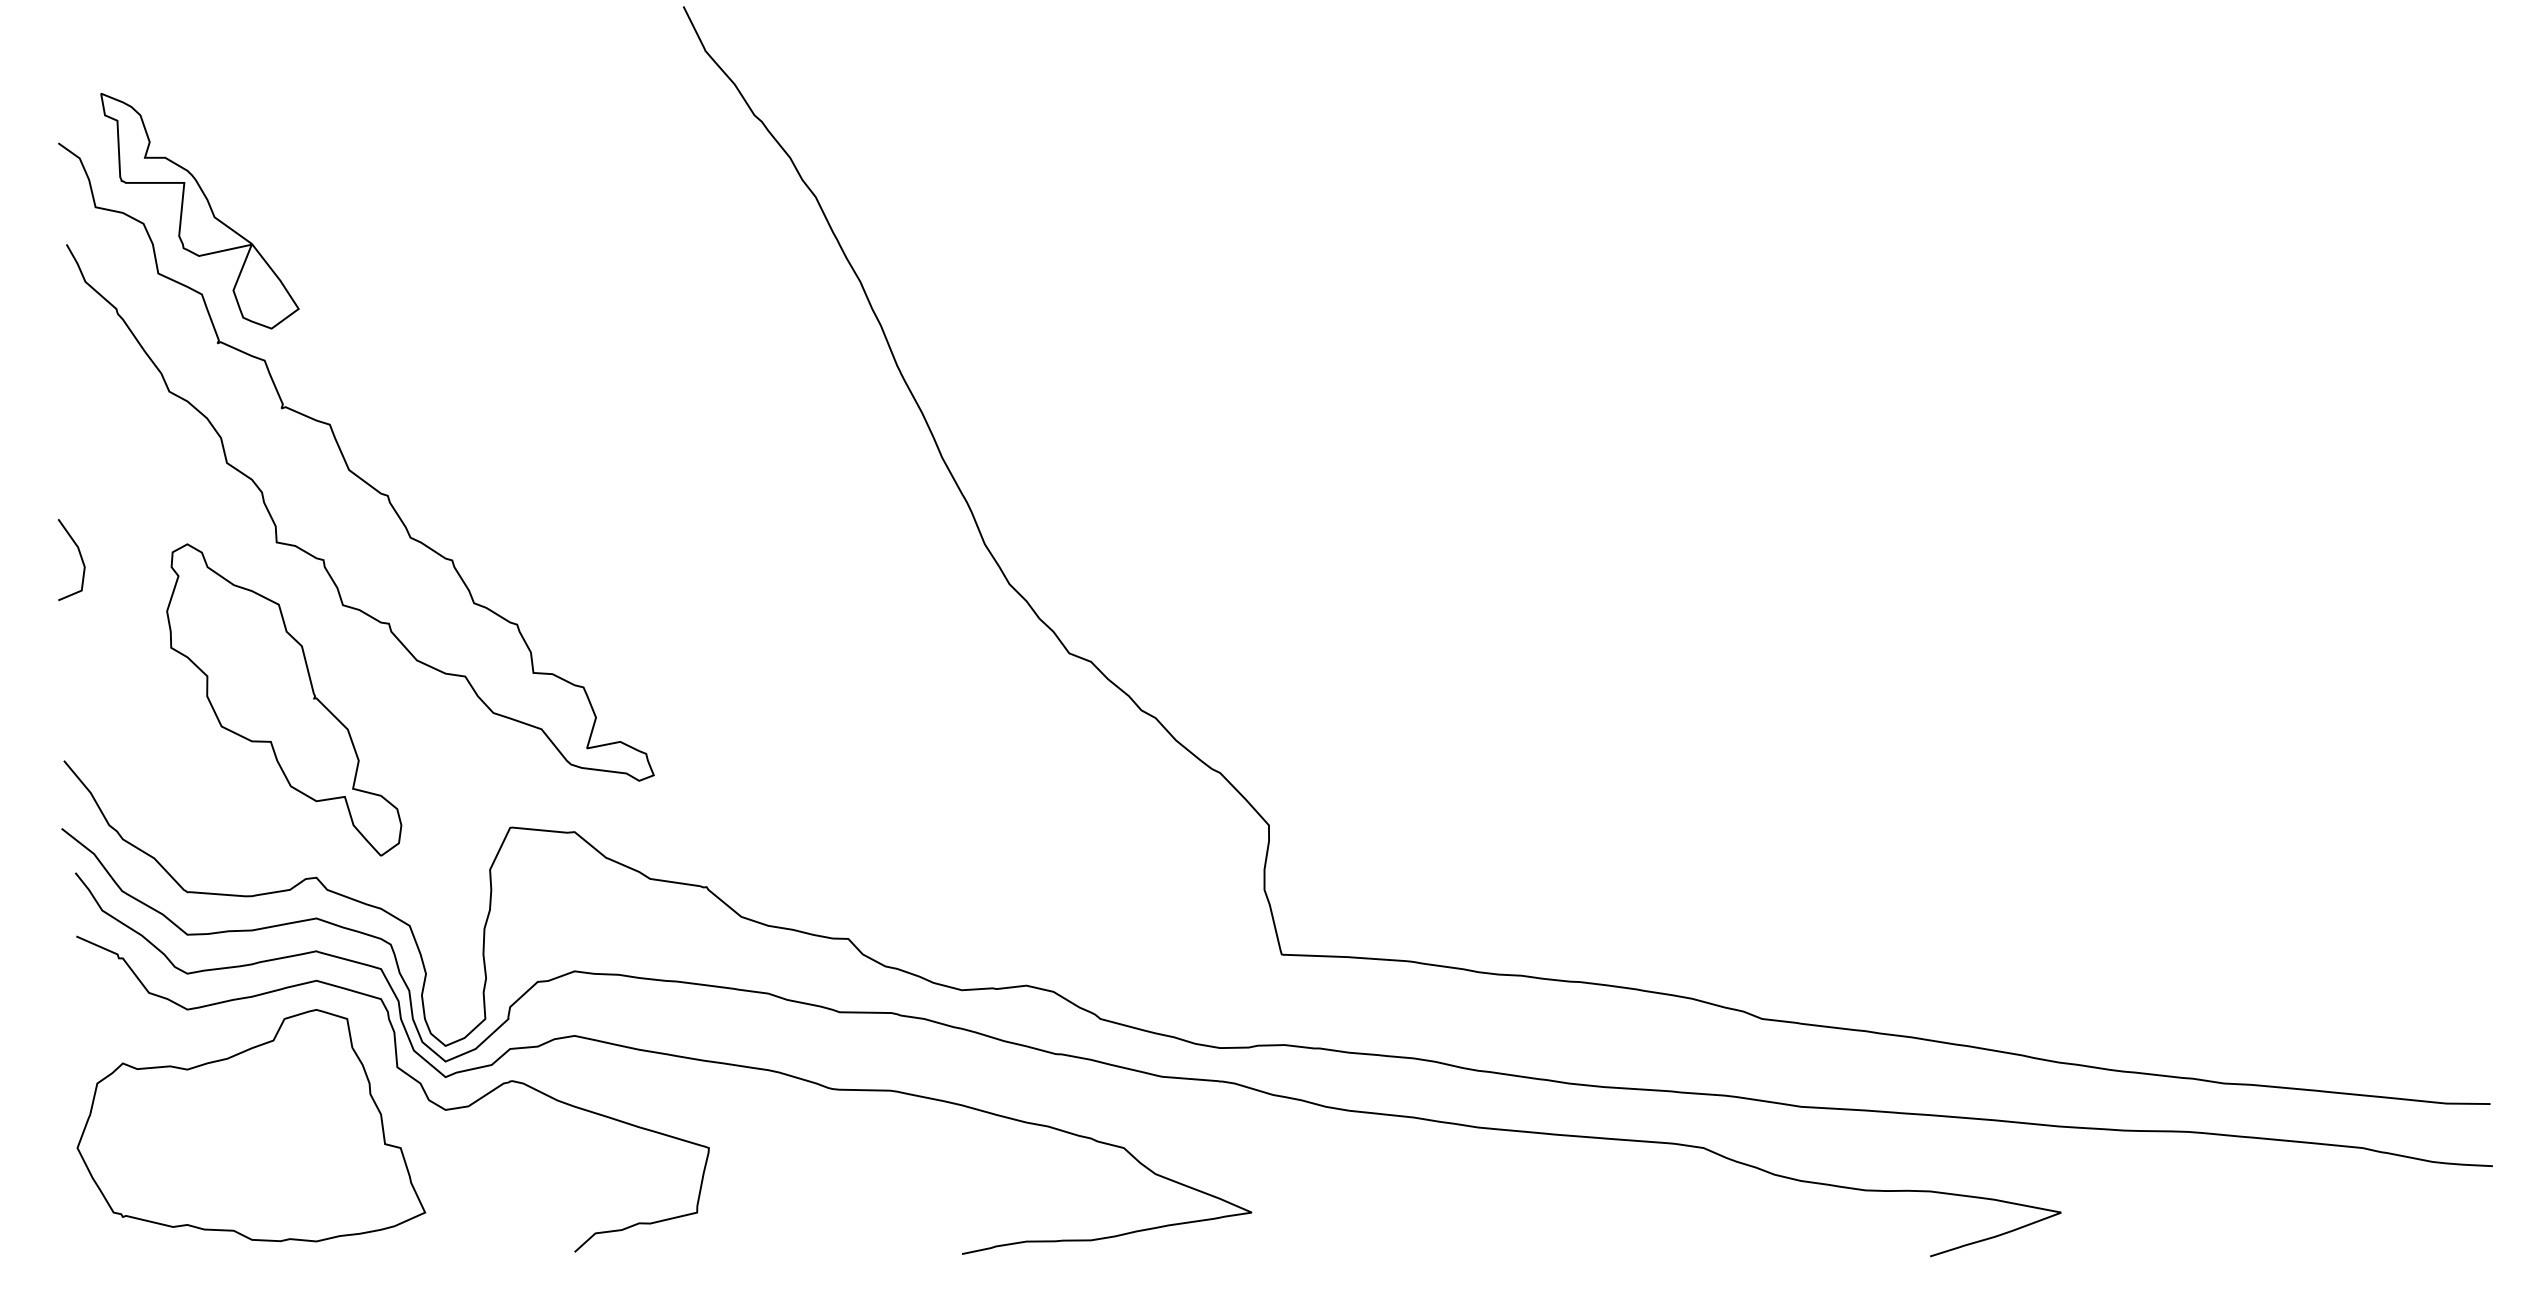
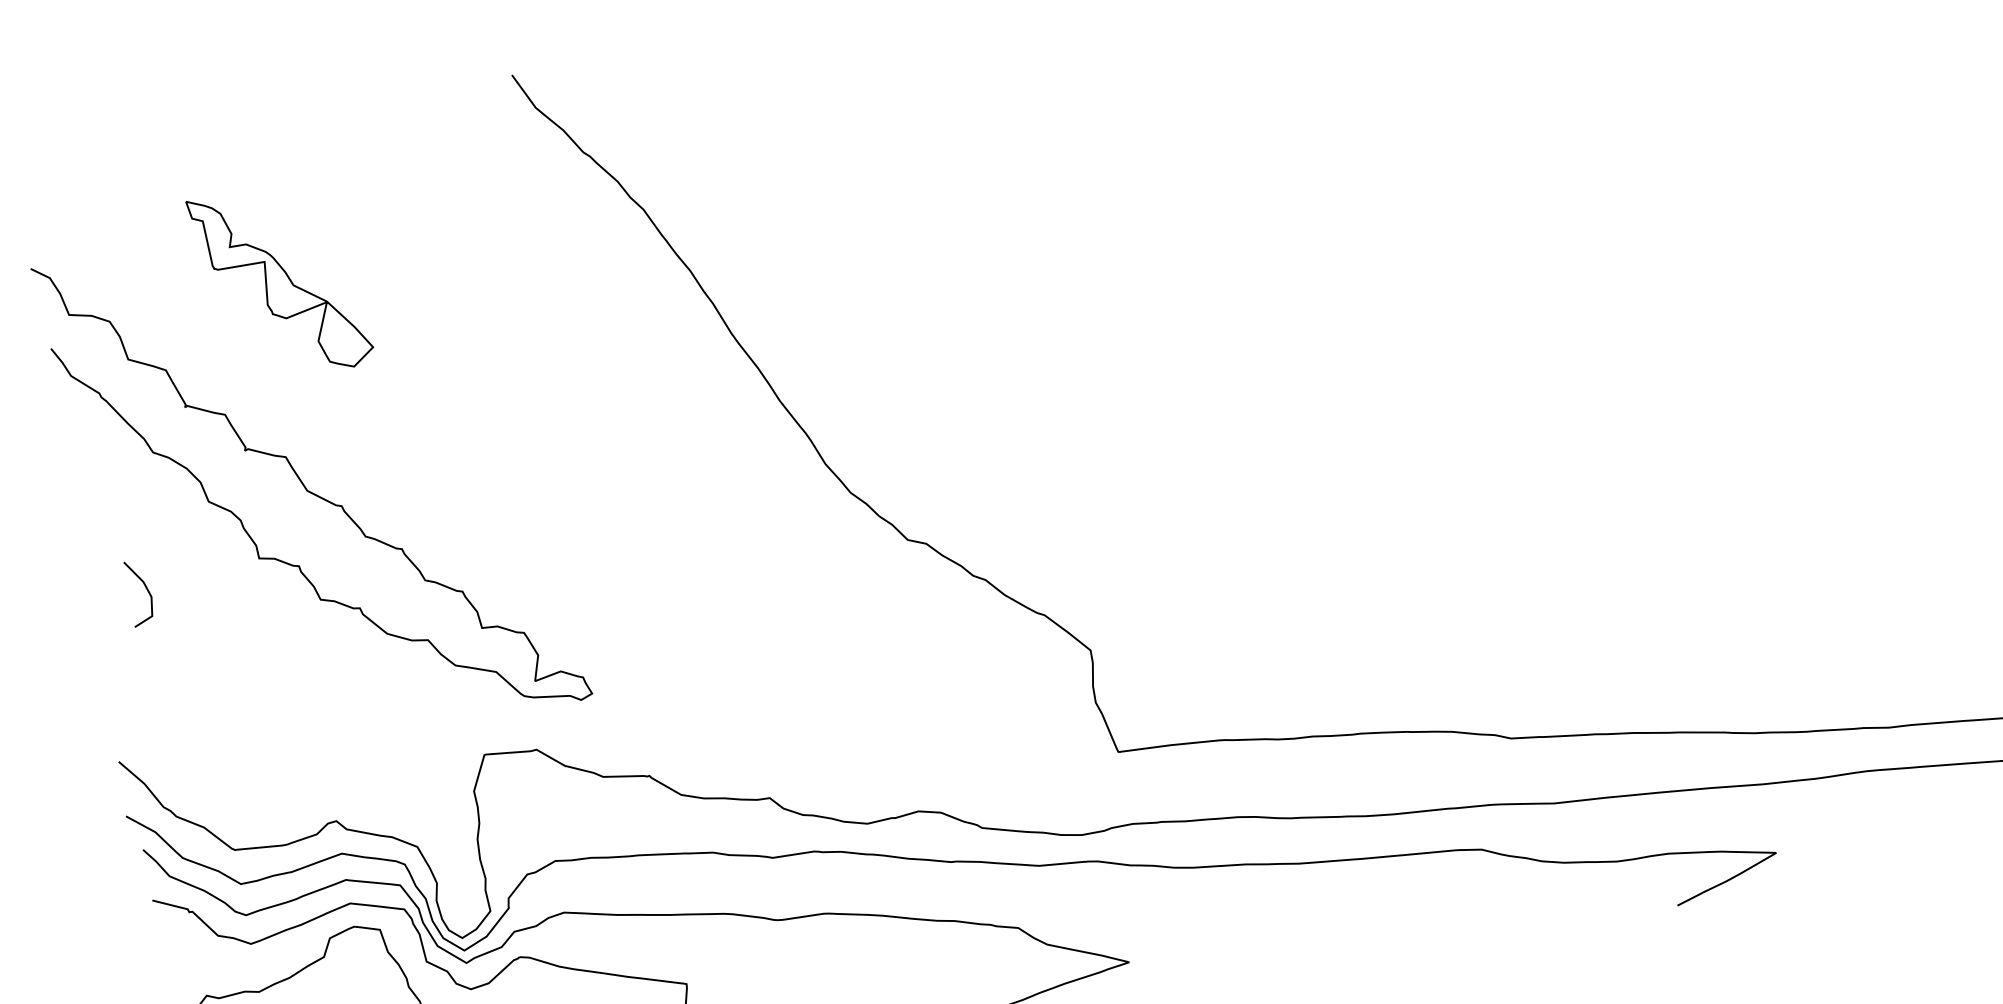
part: (199, 211) -> (280, 282), moved
line: (79, 555) -> (145, 588), moved
part: (284, 699) -> (286, 682), removed

